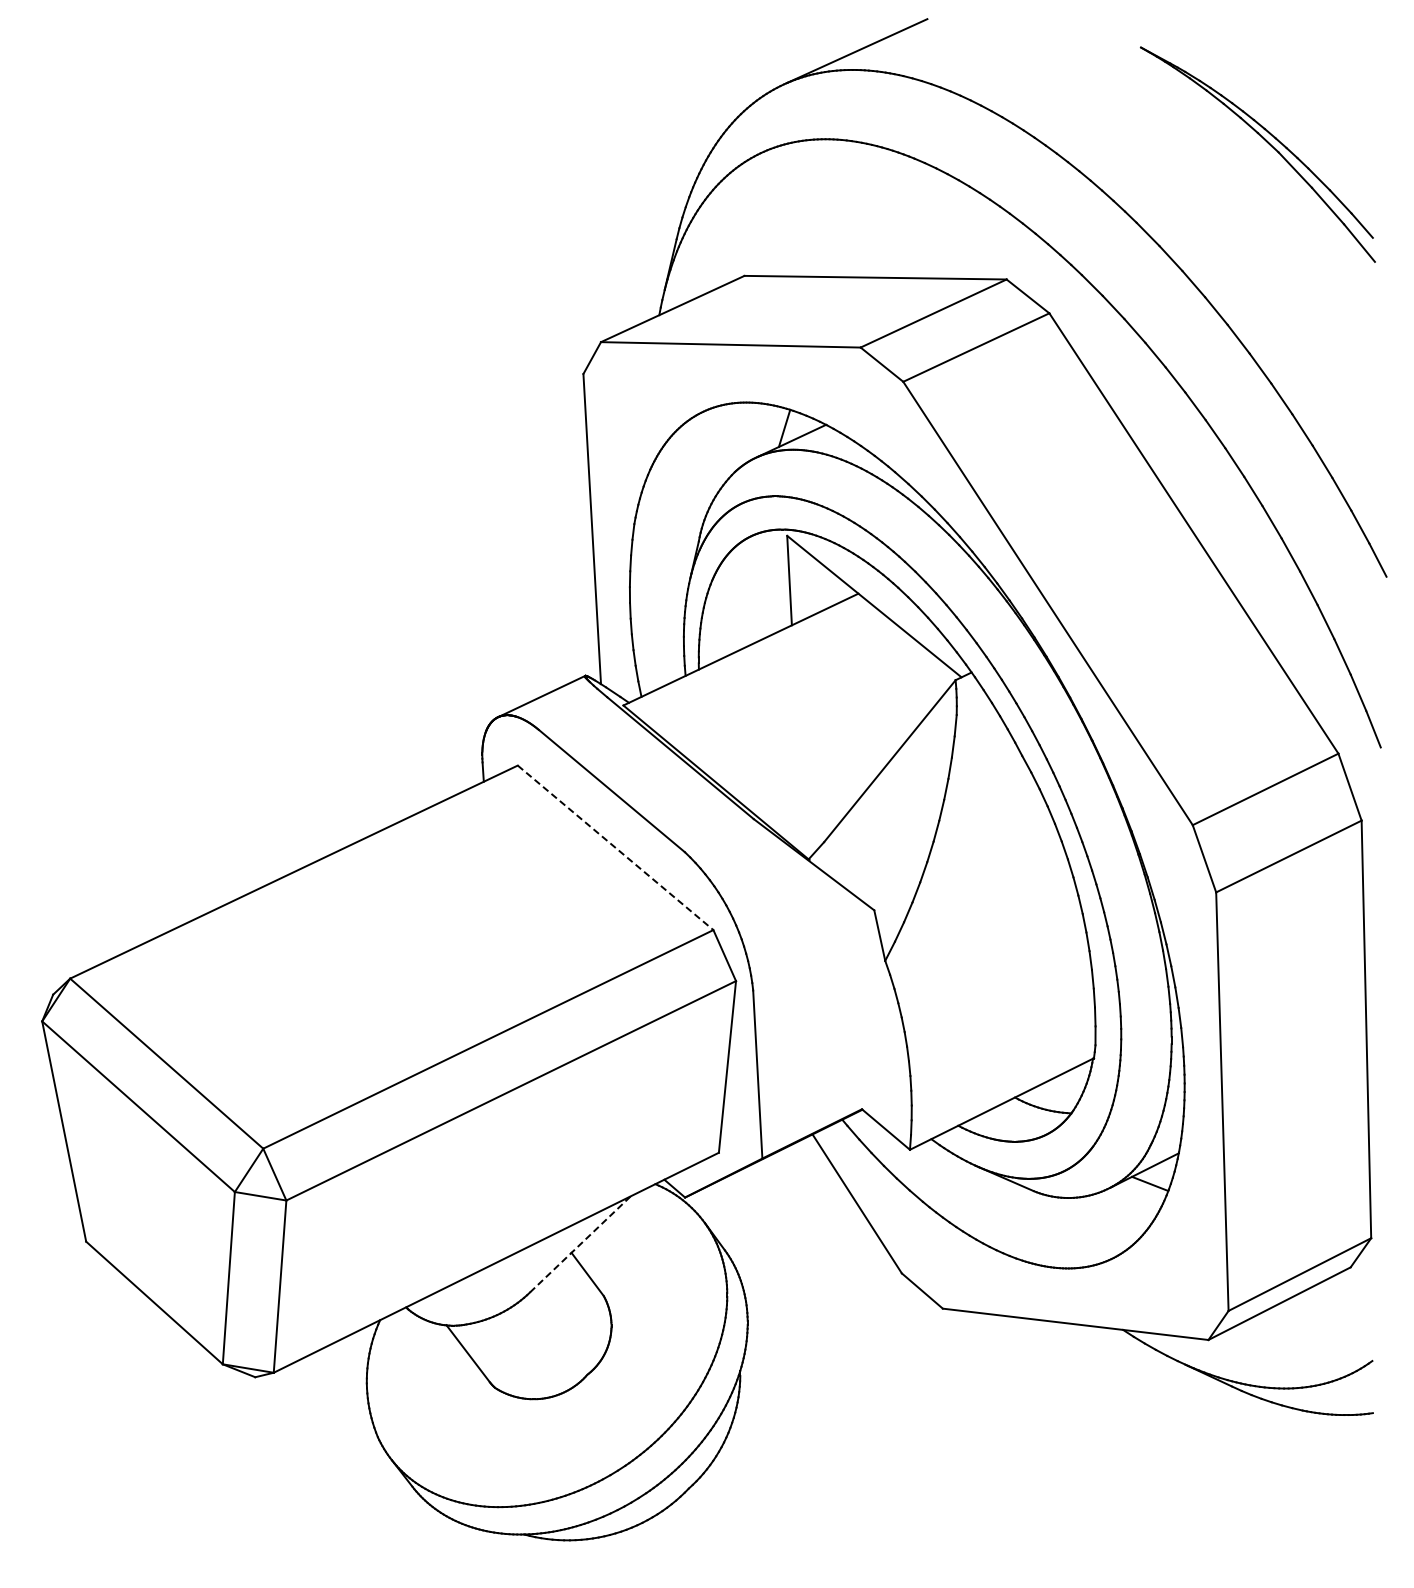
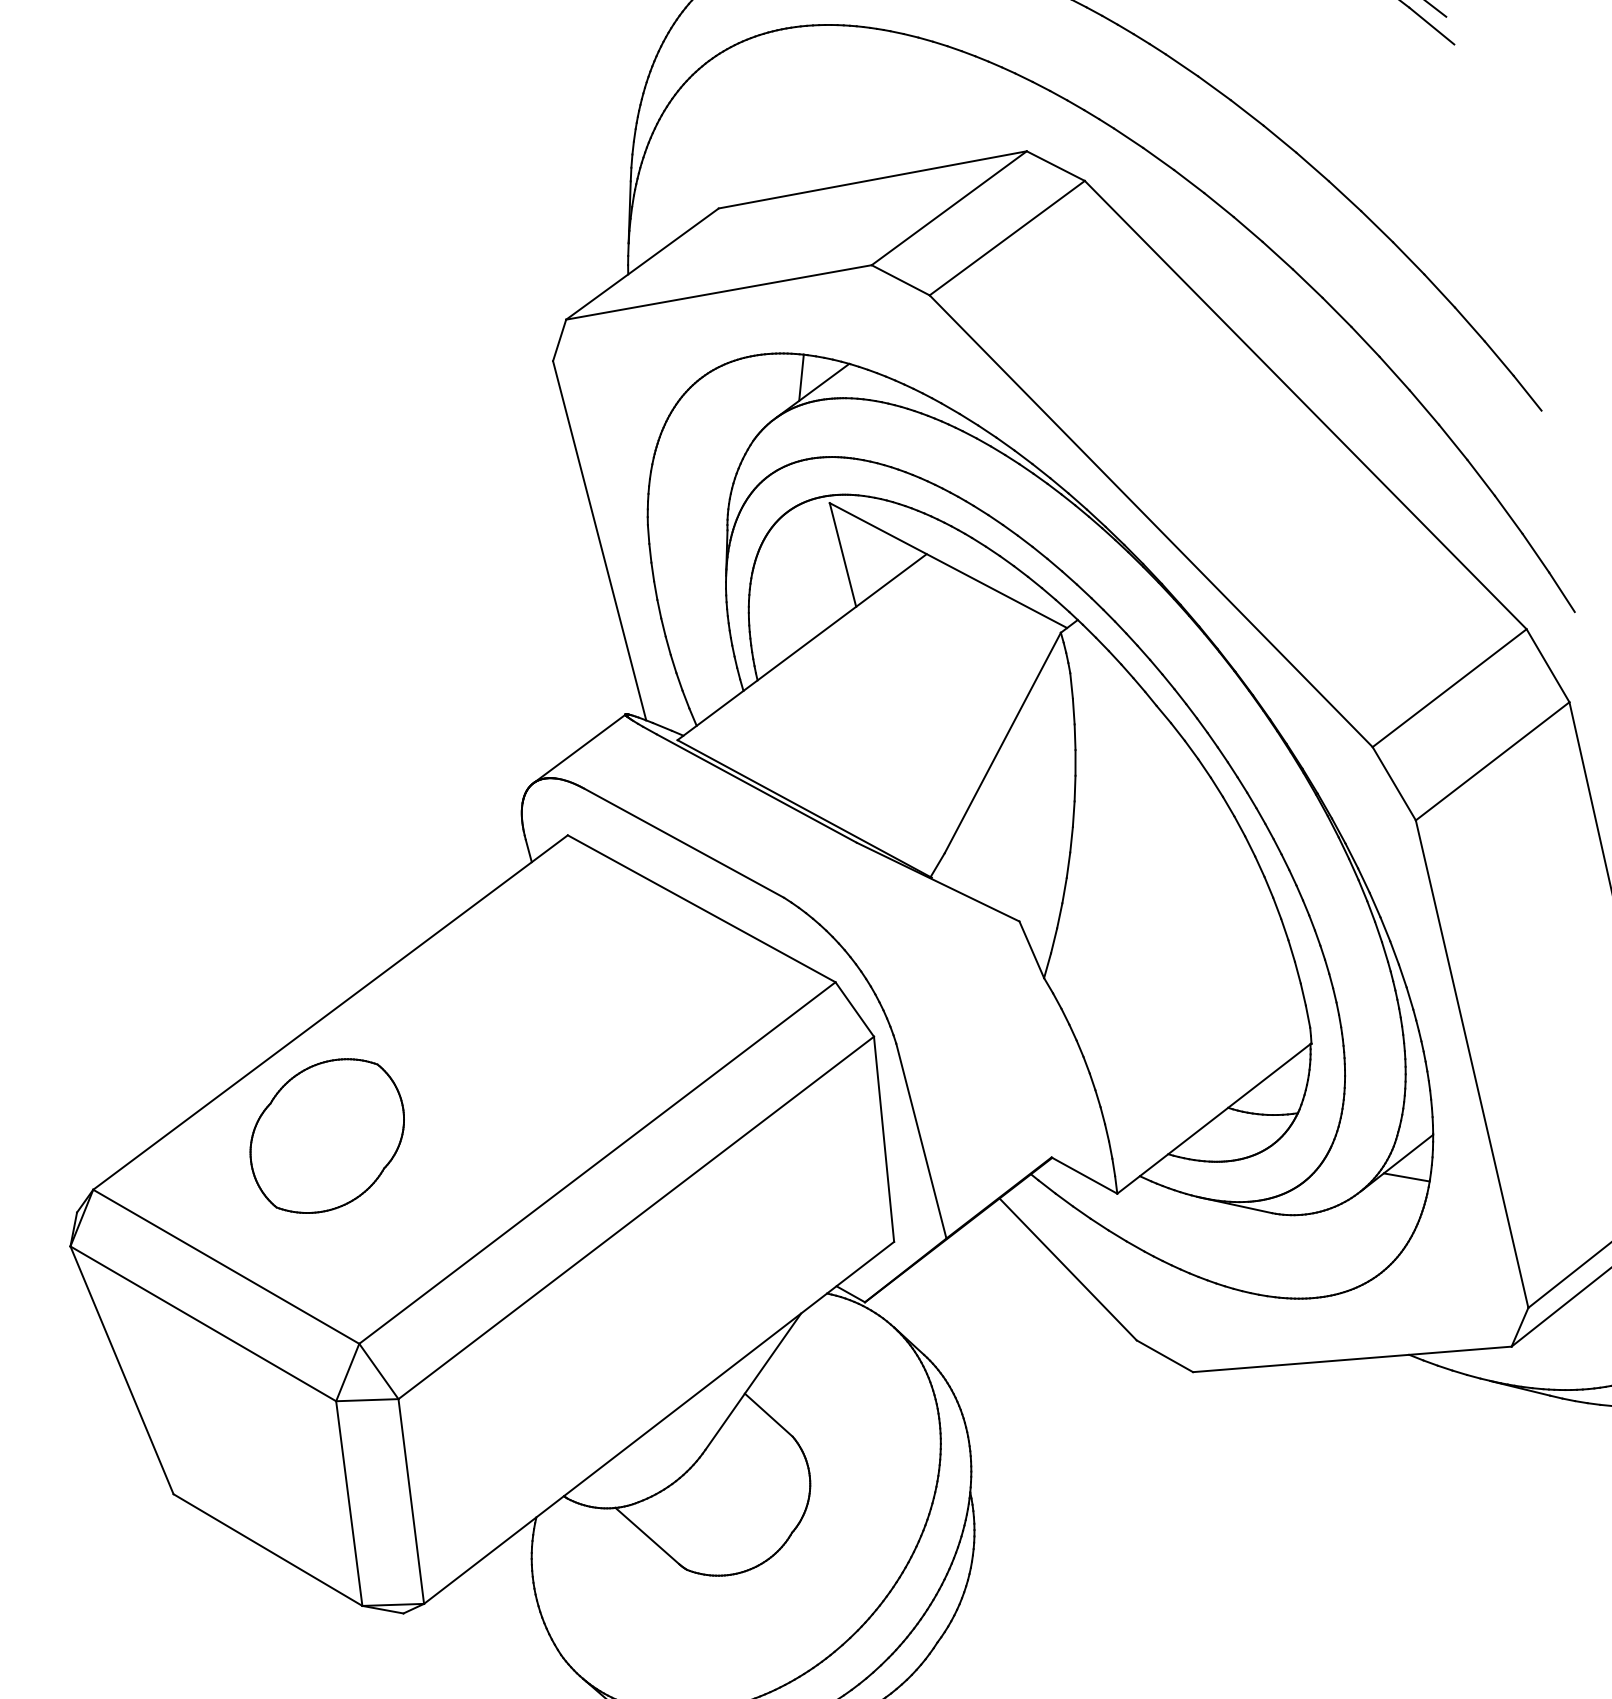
line: (615, 847) -> (701, 908), dashed -> solid
part: (270, 972) -> (326, 1135), added
line: (580, 1244) -> (753, 1381), dashed -> solid

